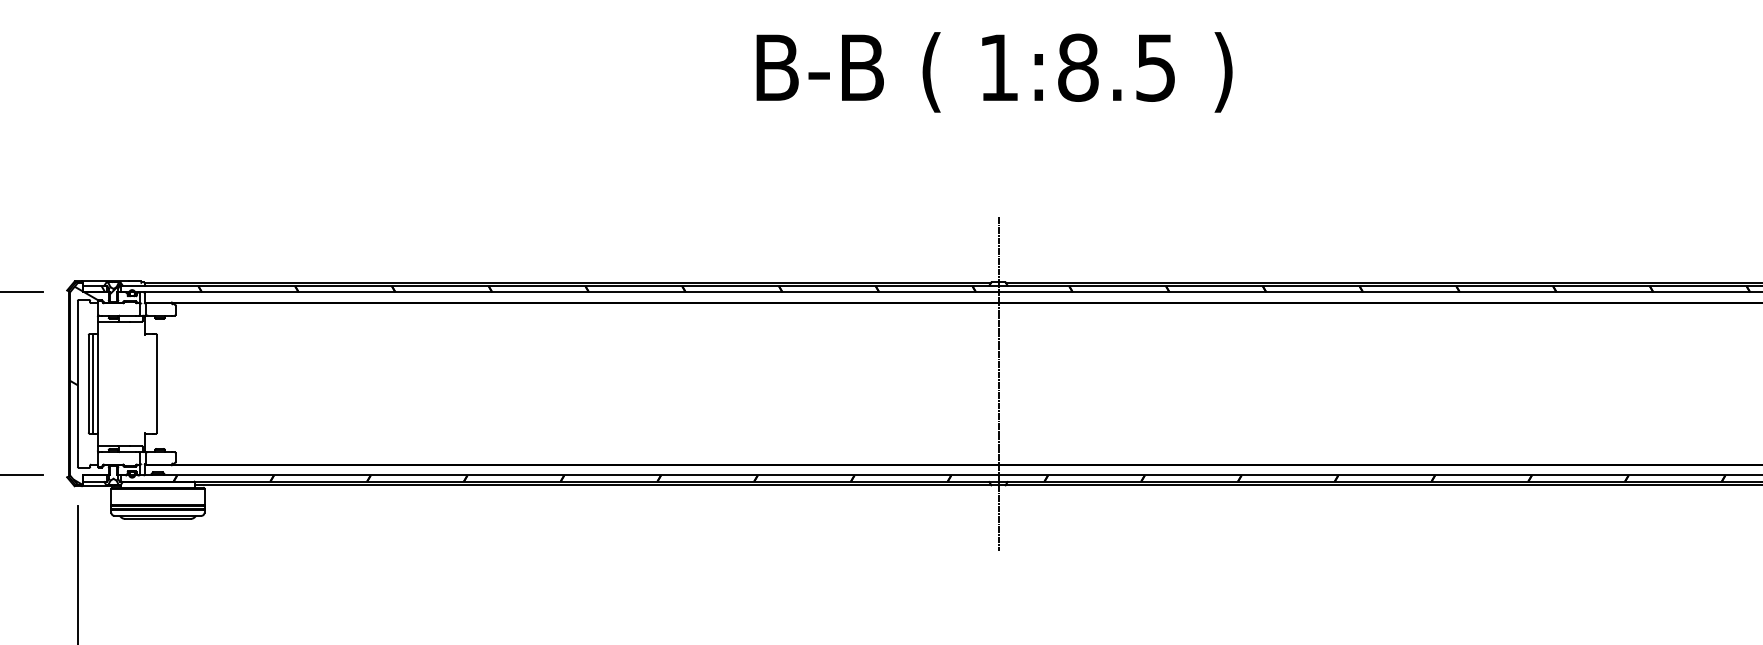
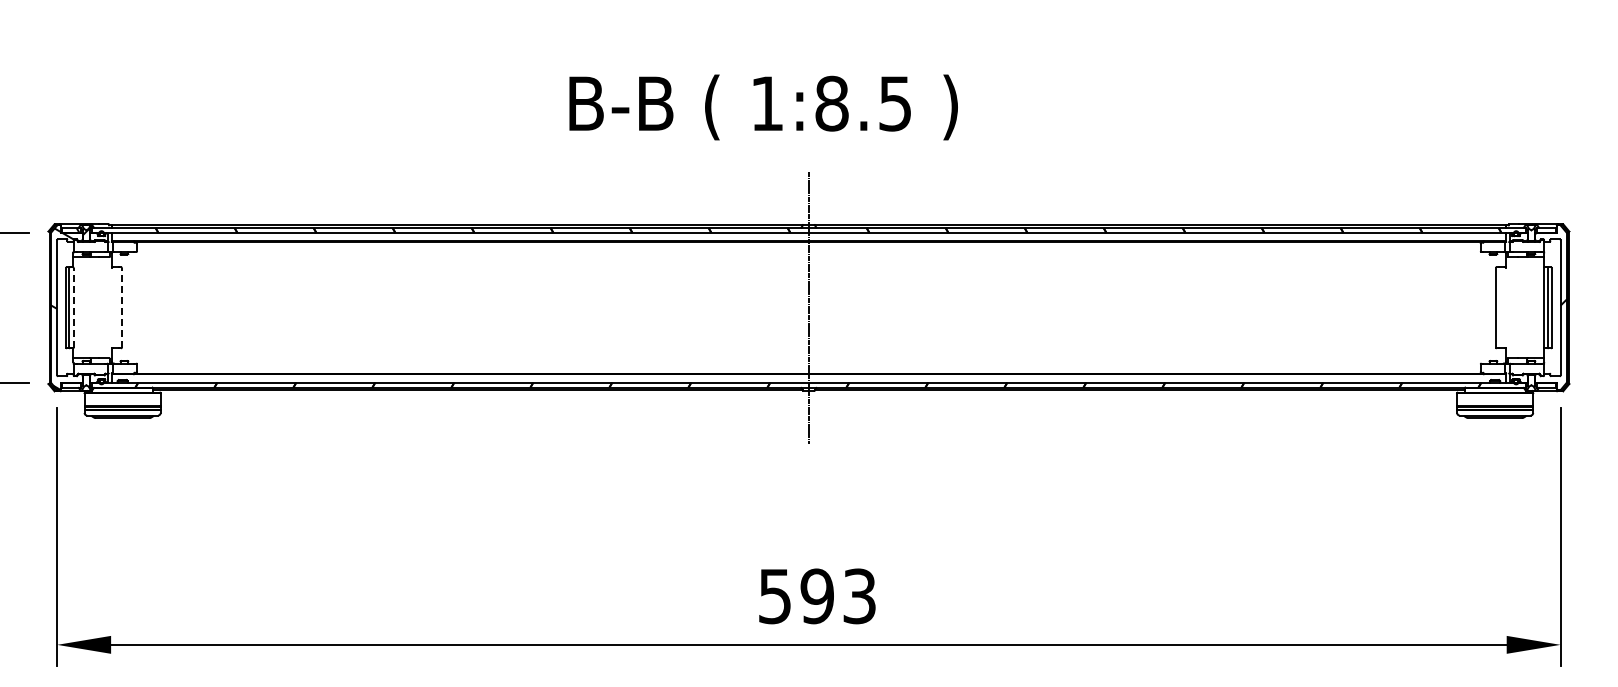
text: (994, 72) -> (763, 107), moved
line: (97, 383) -> (73, 307), solid -> dashed
line: (156, 383) -> (121, 307), solid -> dashed

